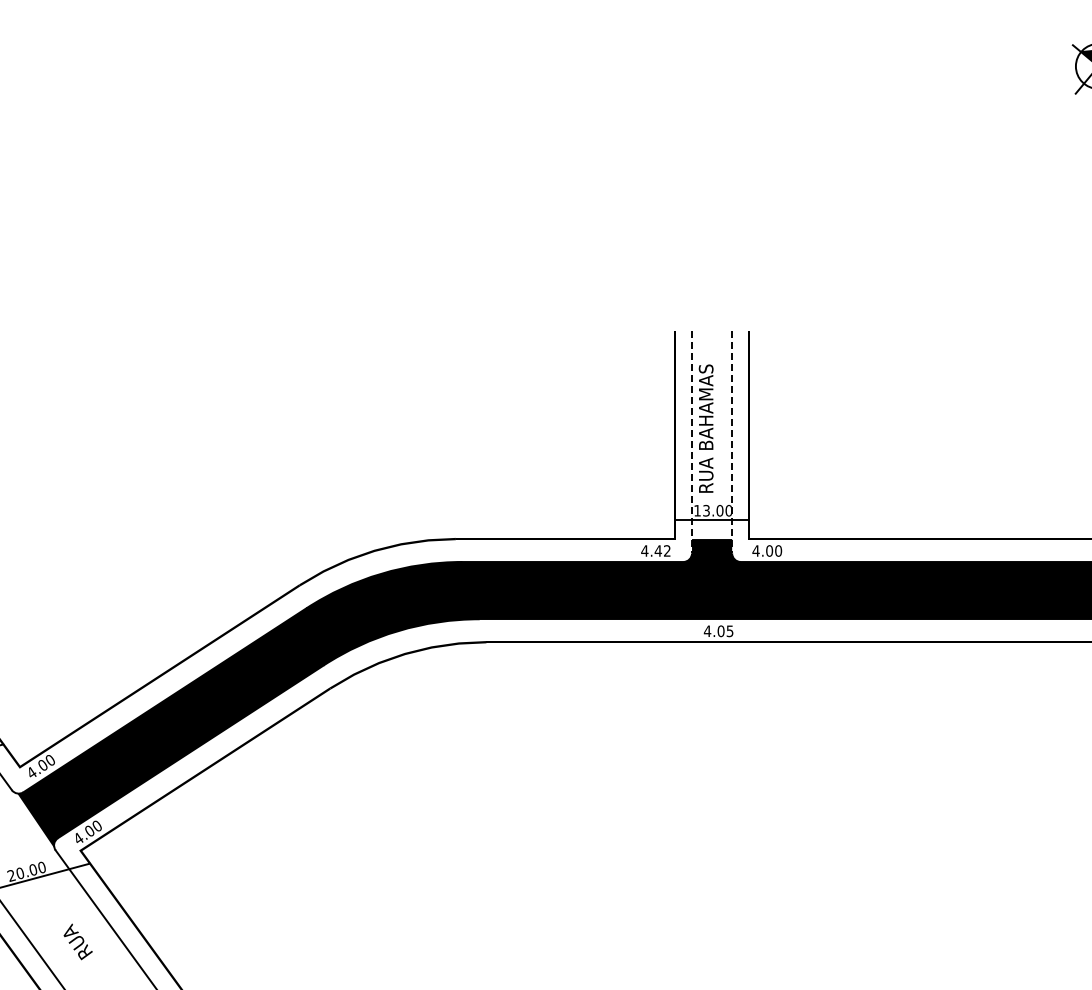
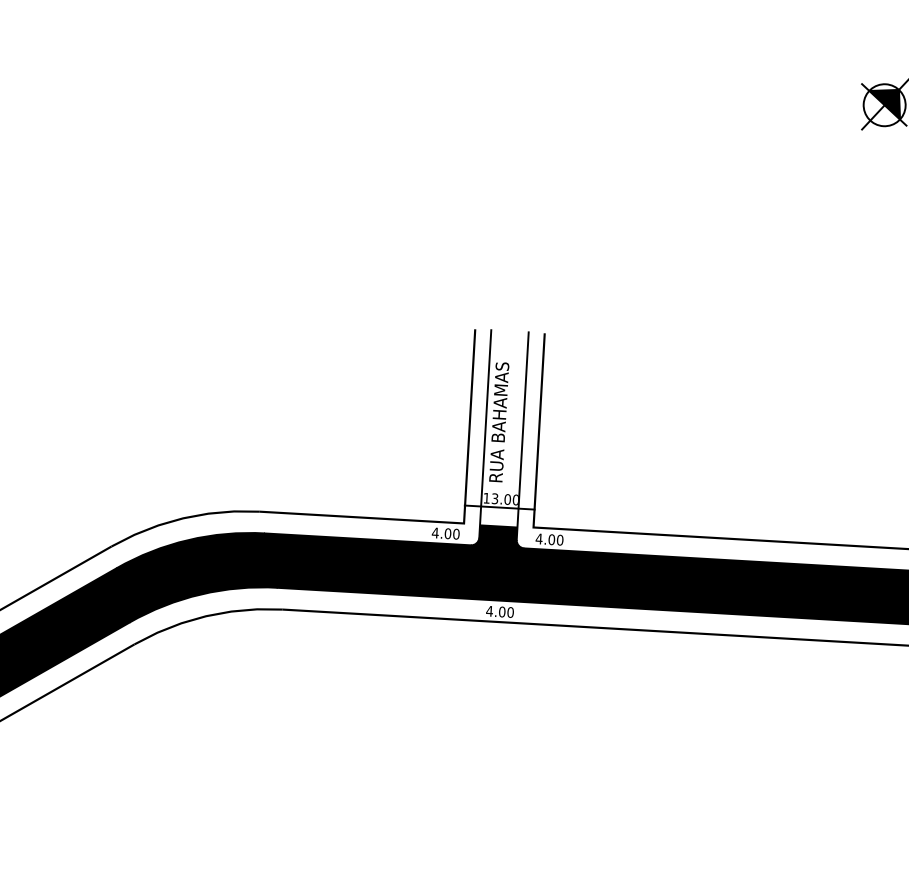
line: (692, 442) -> (485, 434), dashed -> solid
line: (732, 442) -> (523, 436), dashed -> solid
text: (662, 550) -> (451, 533), 4.42 -> 4.00
text: (729, 631) -> (510, 612), 4.05 -> 4.00

